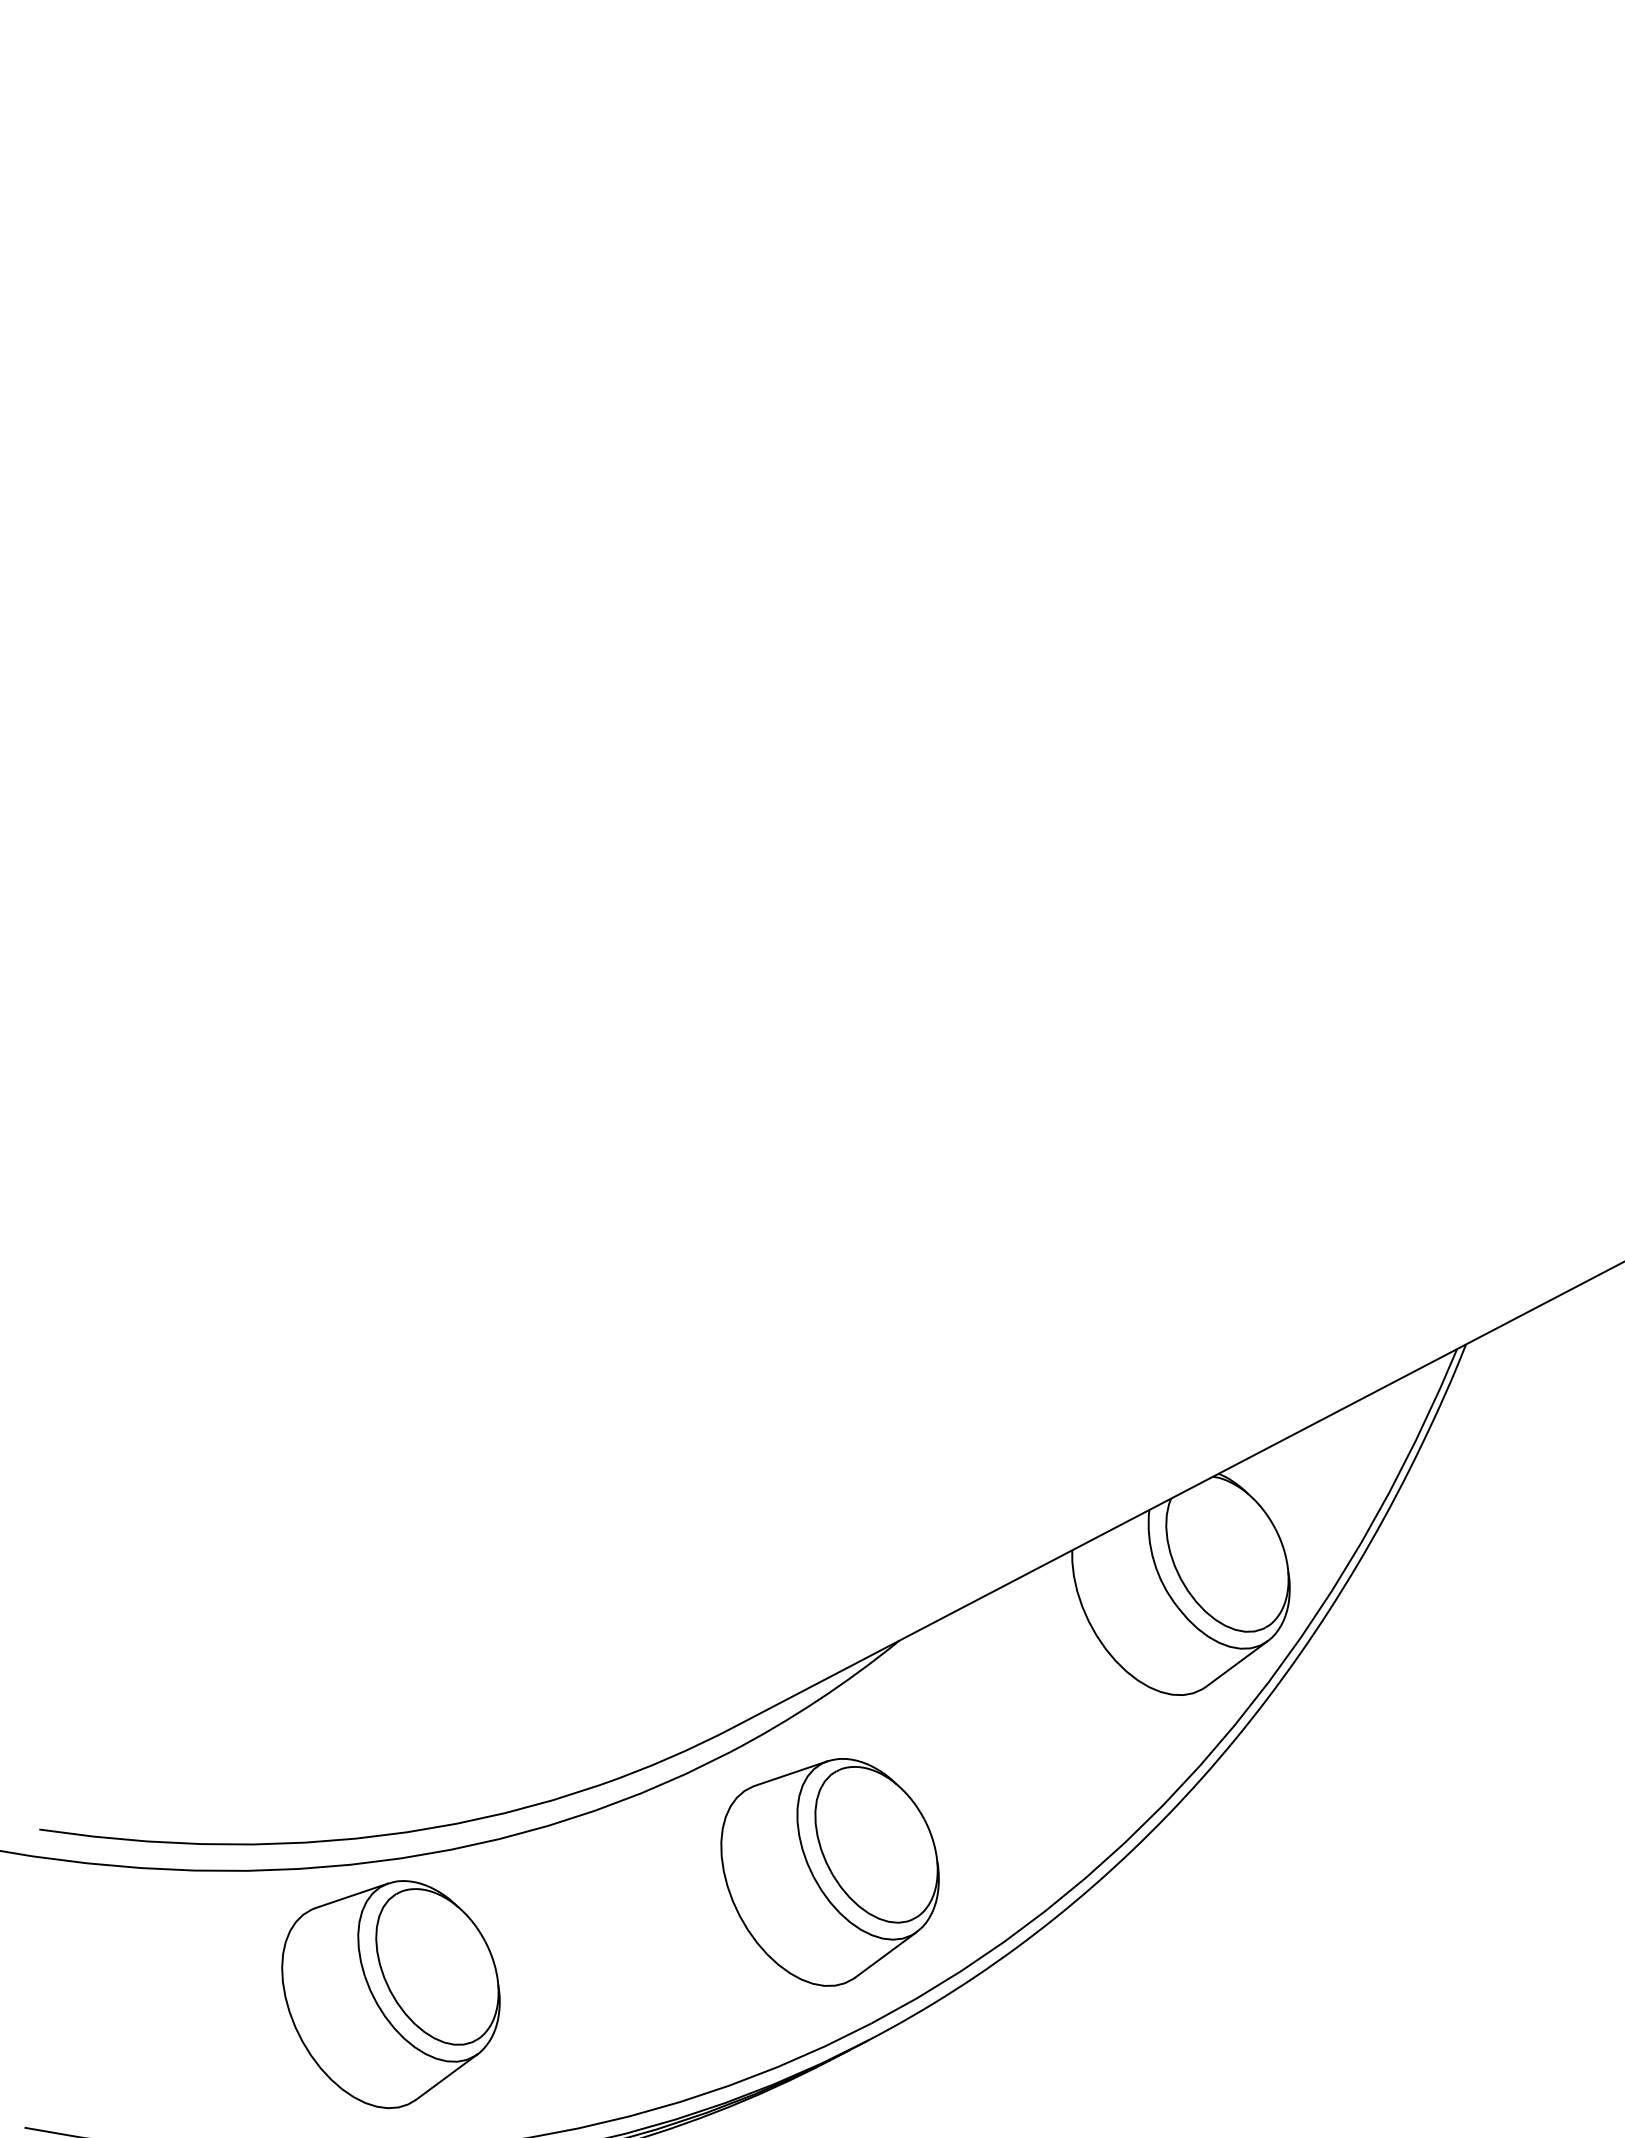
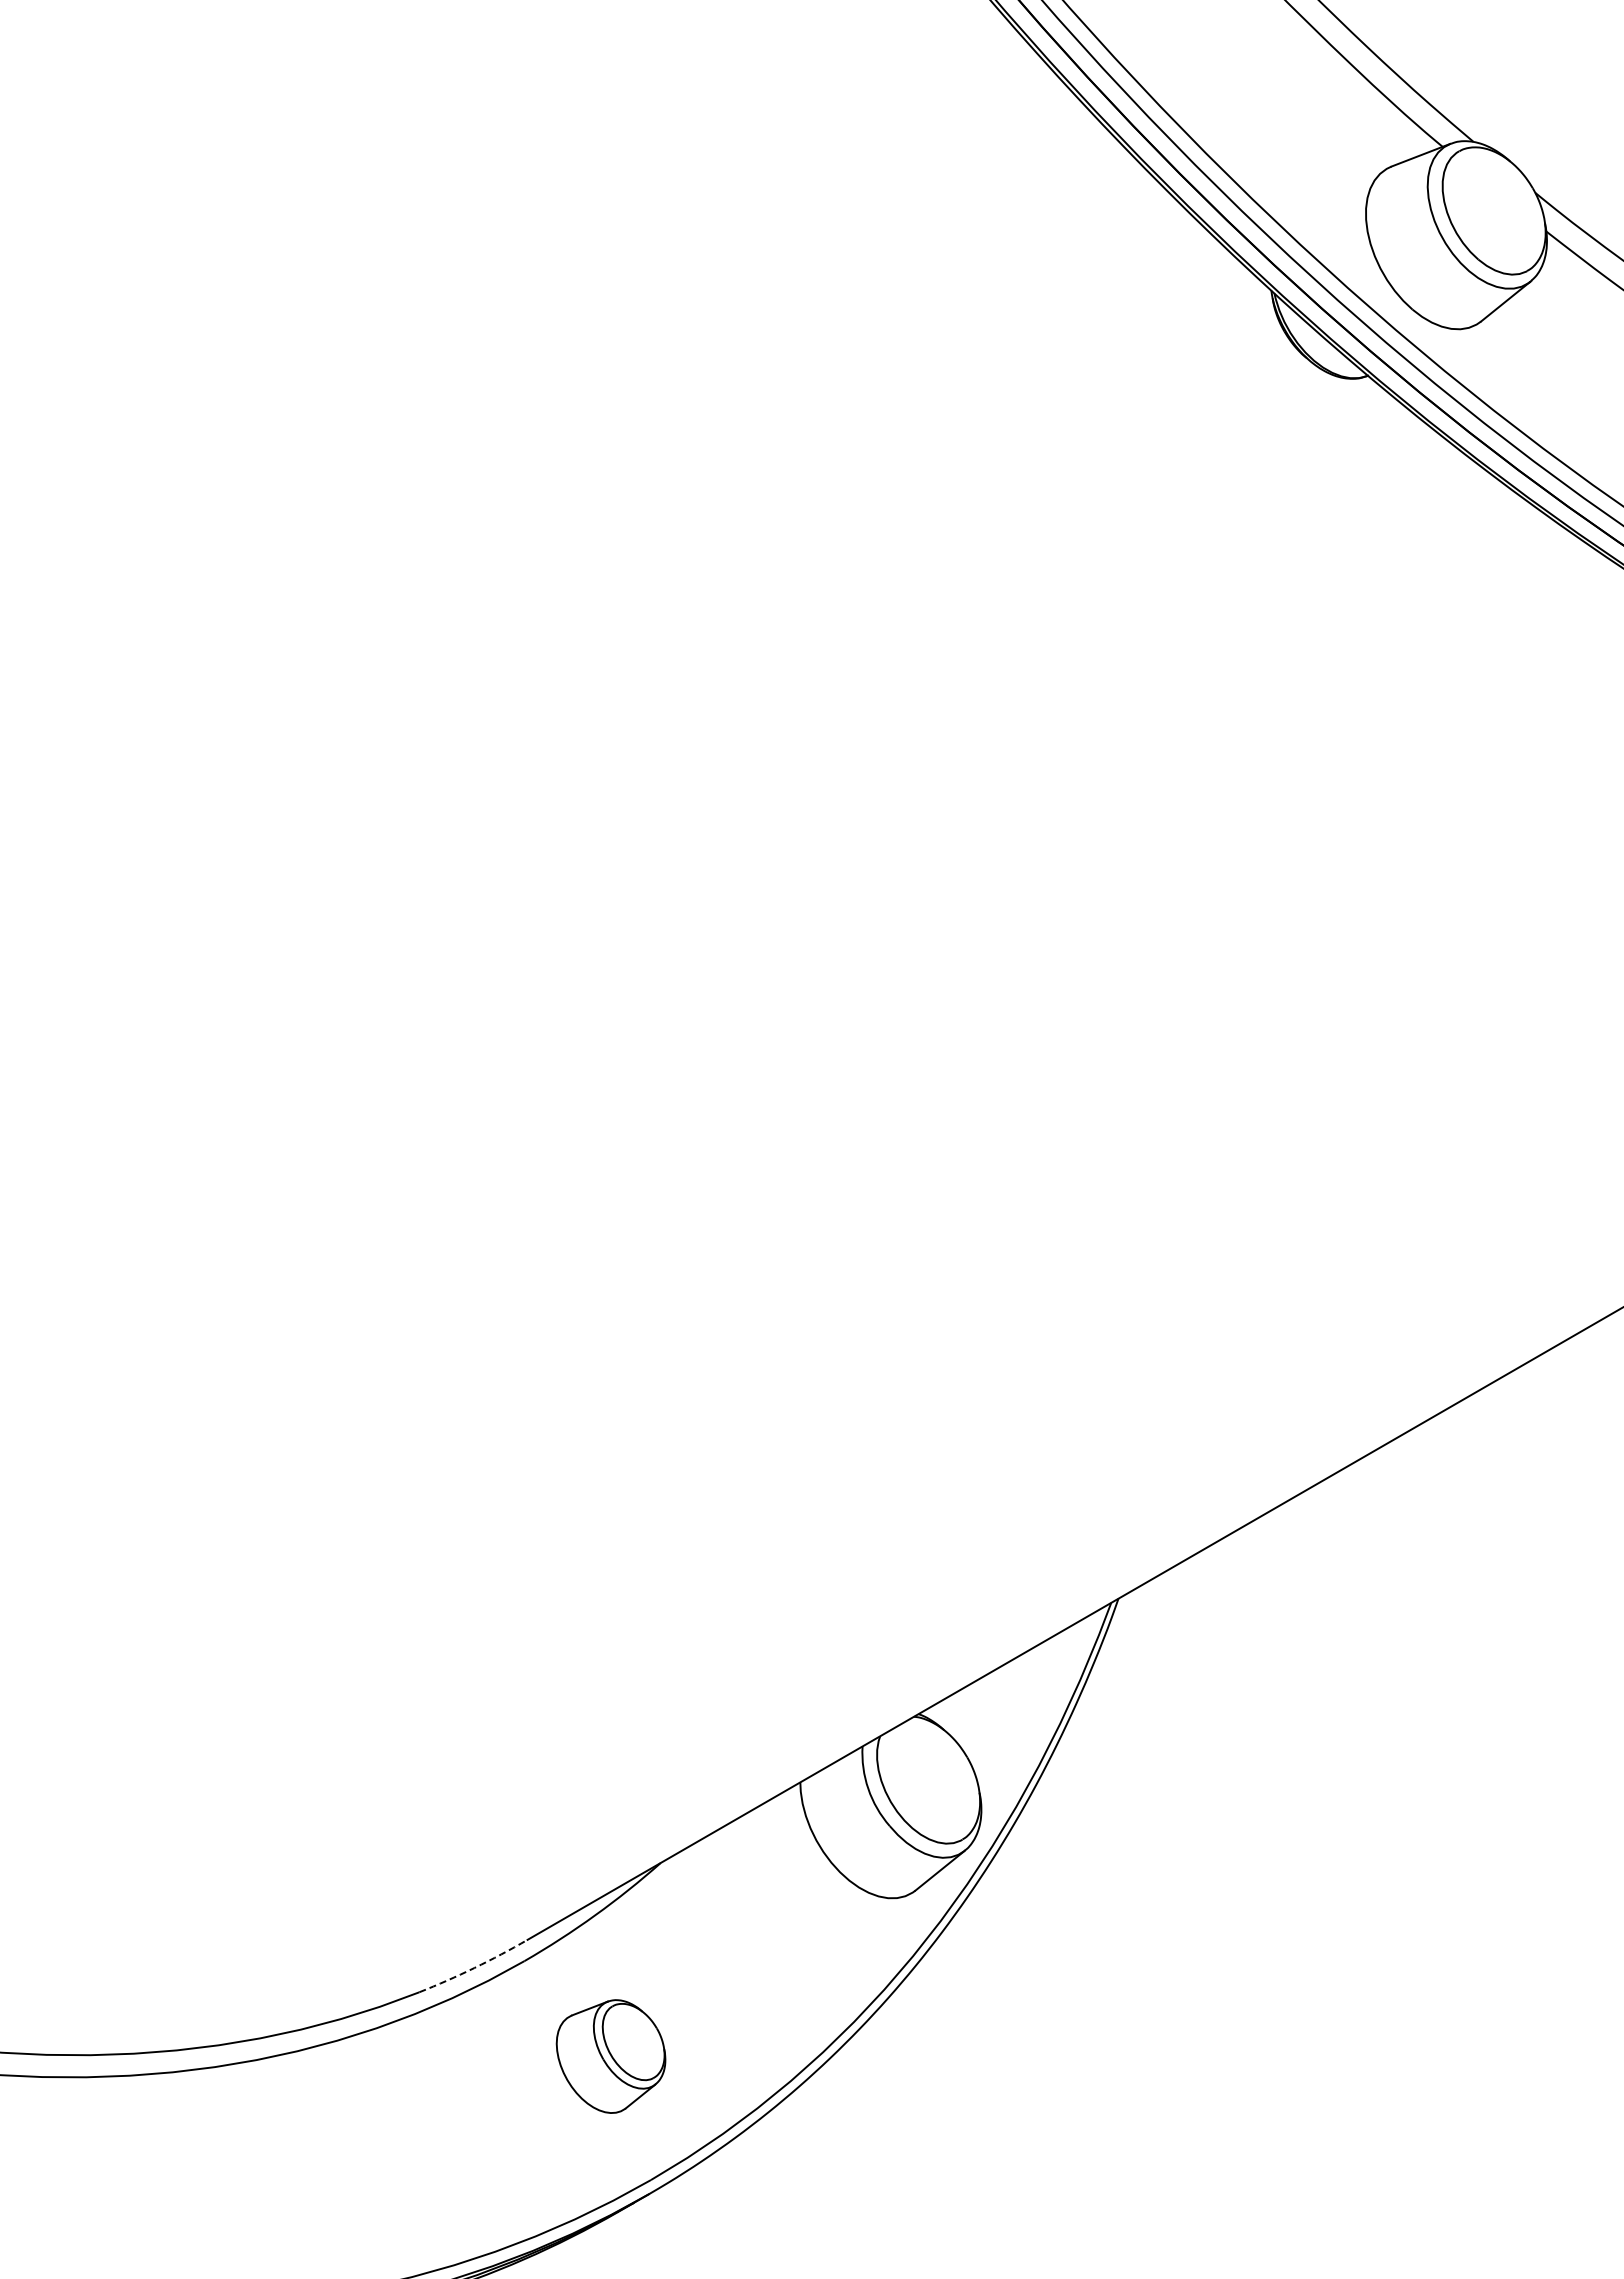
arc: (669, 1758) -> (474, 1968), solid -> dashed
part: (828, 1871) -> (610, 2056), size x0.6
part: (390, 1994) -> (252, 2172), removed

